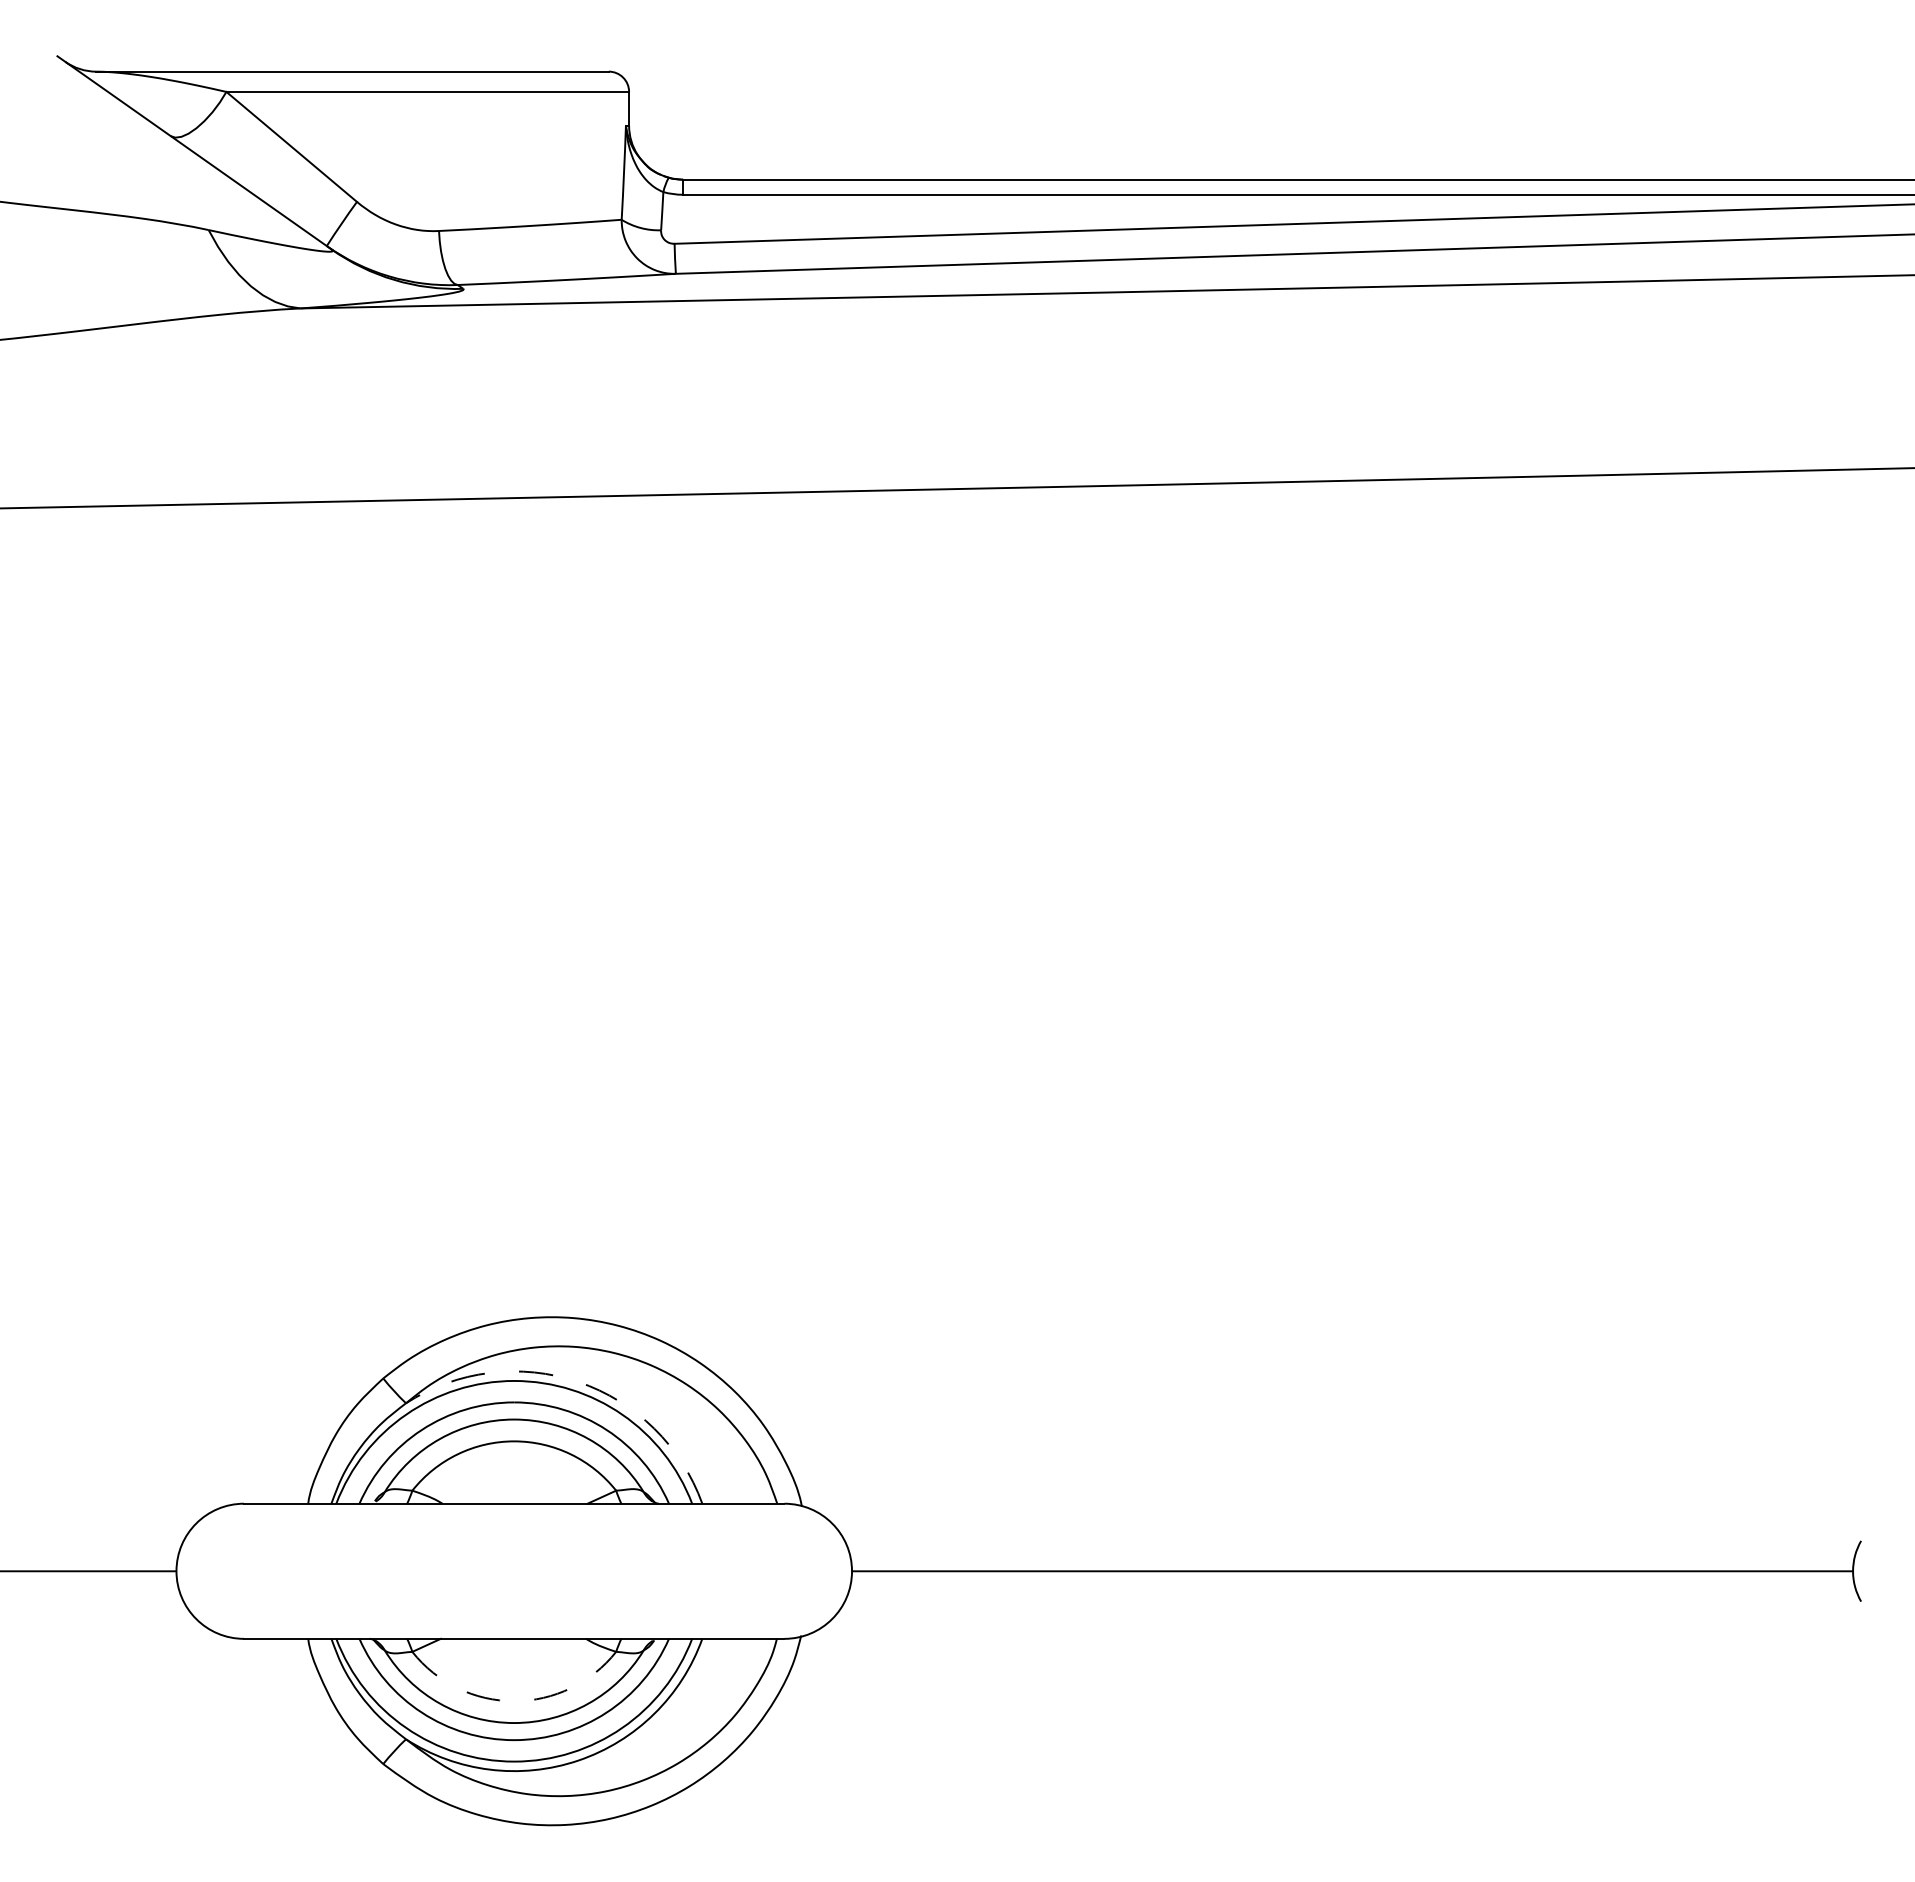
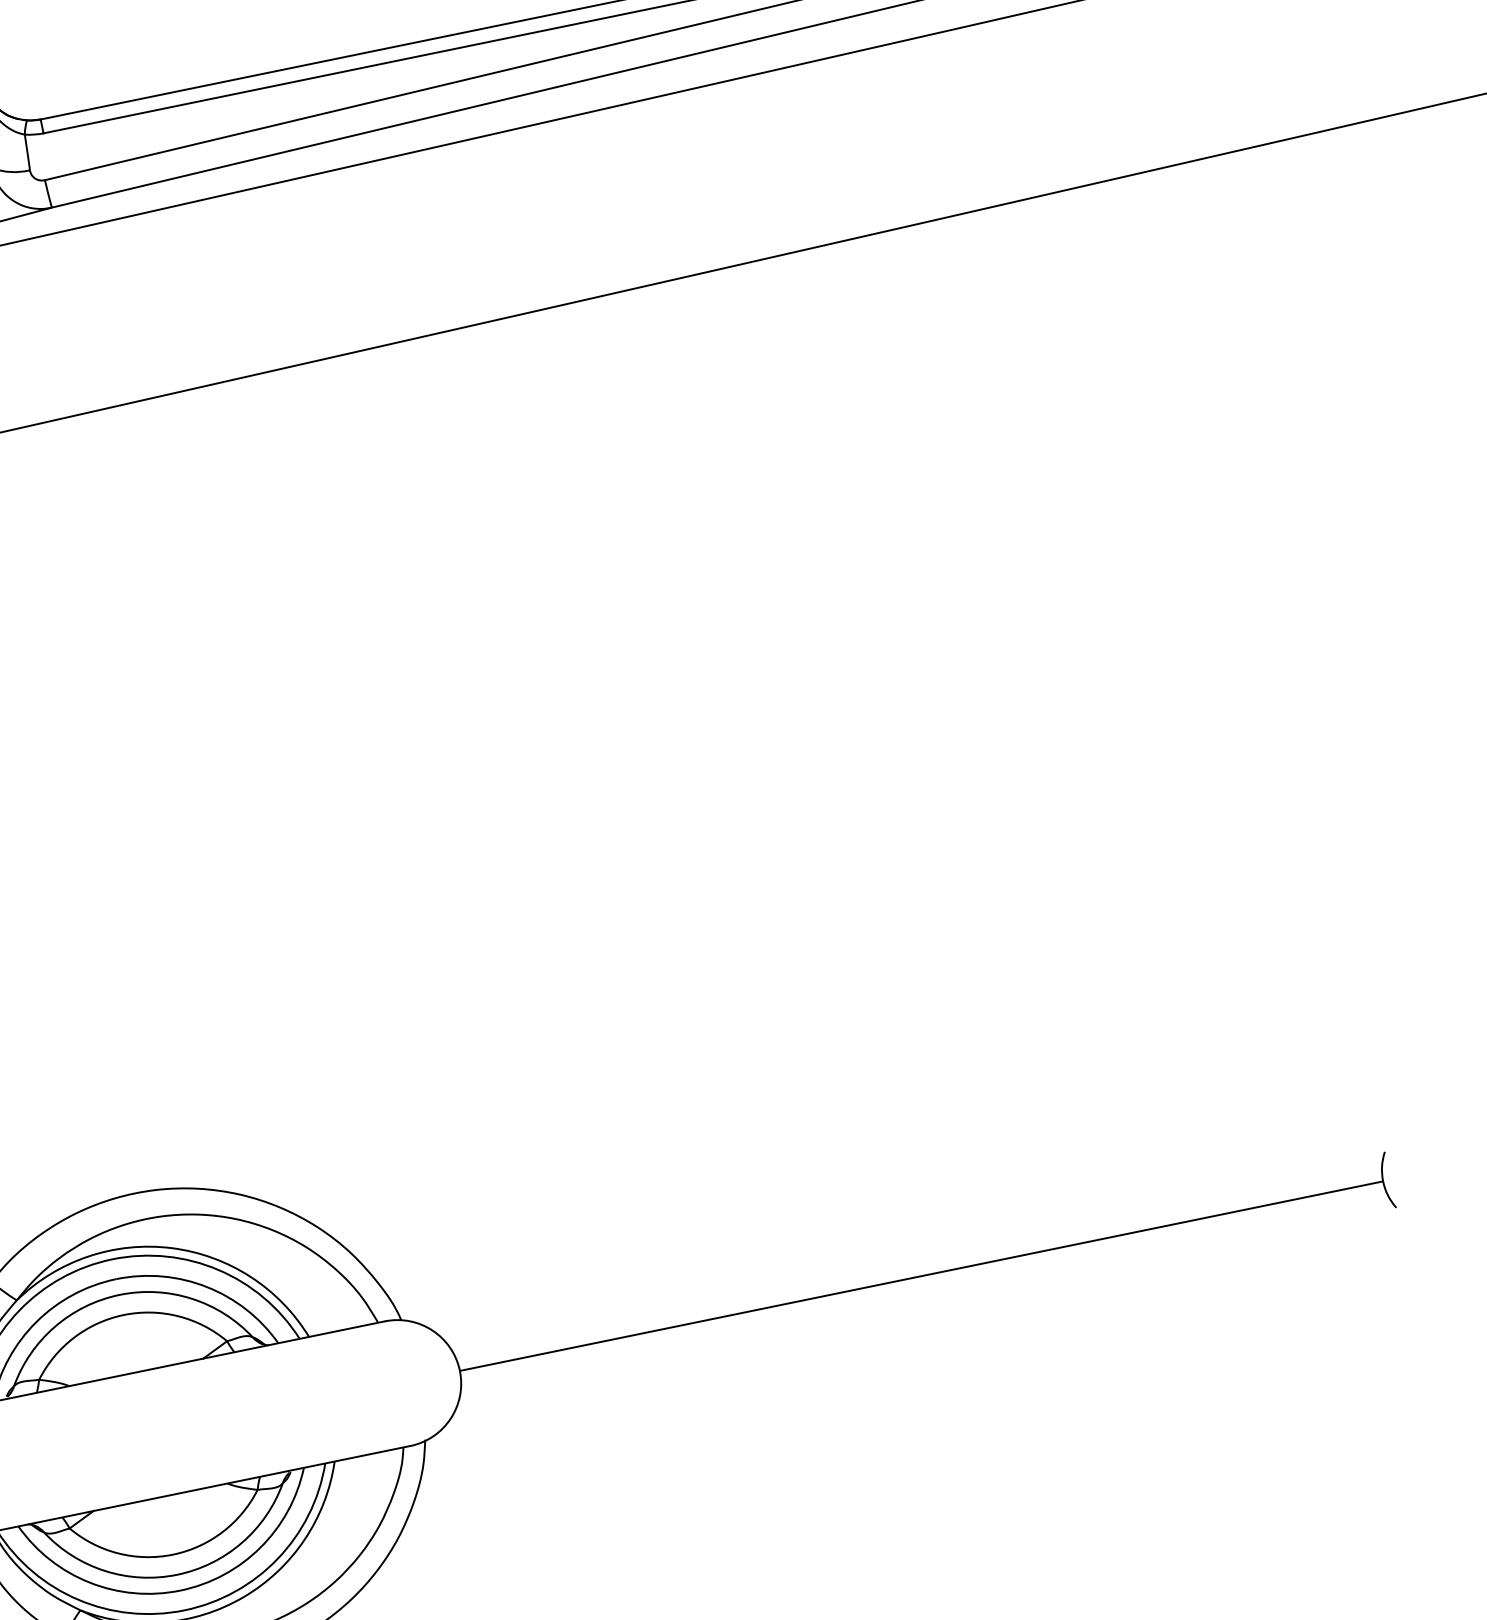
arc: (578, 1382) -> (171, 1248), dashed -> solid
arc: (514, 1701) -> (173, 1554), dashed -> solid

